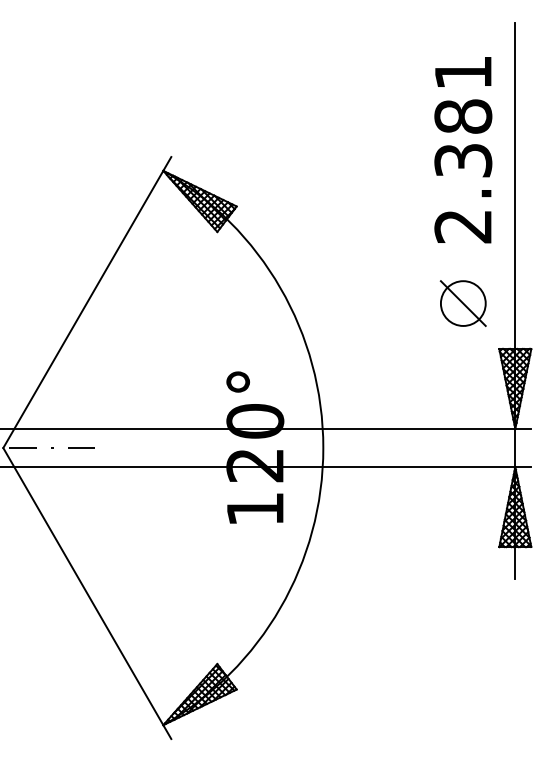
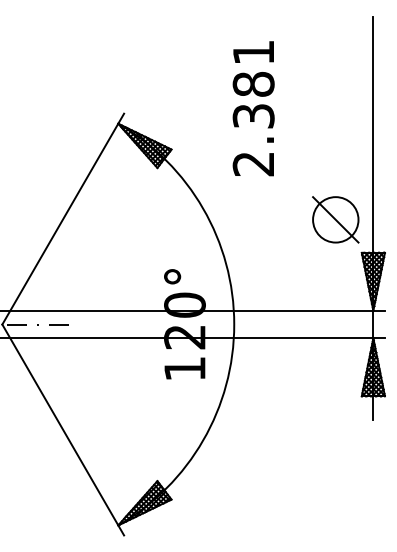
text: (463, 149) -> (253, 108), moved
part: (463, 303) -> (335, 219), size x1.4

